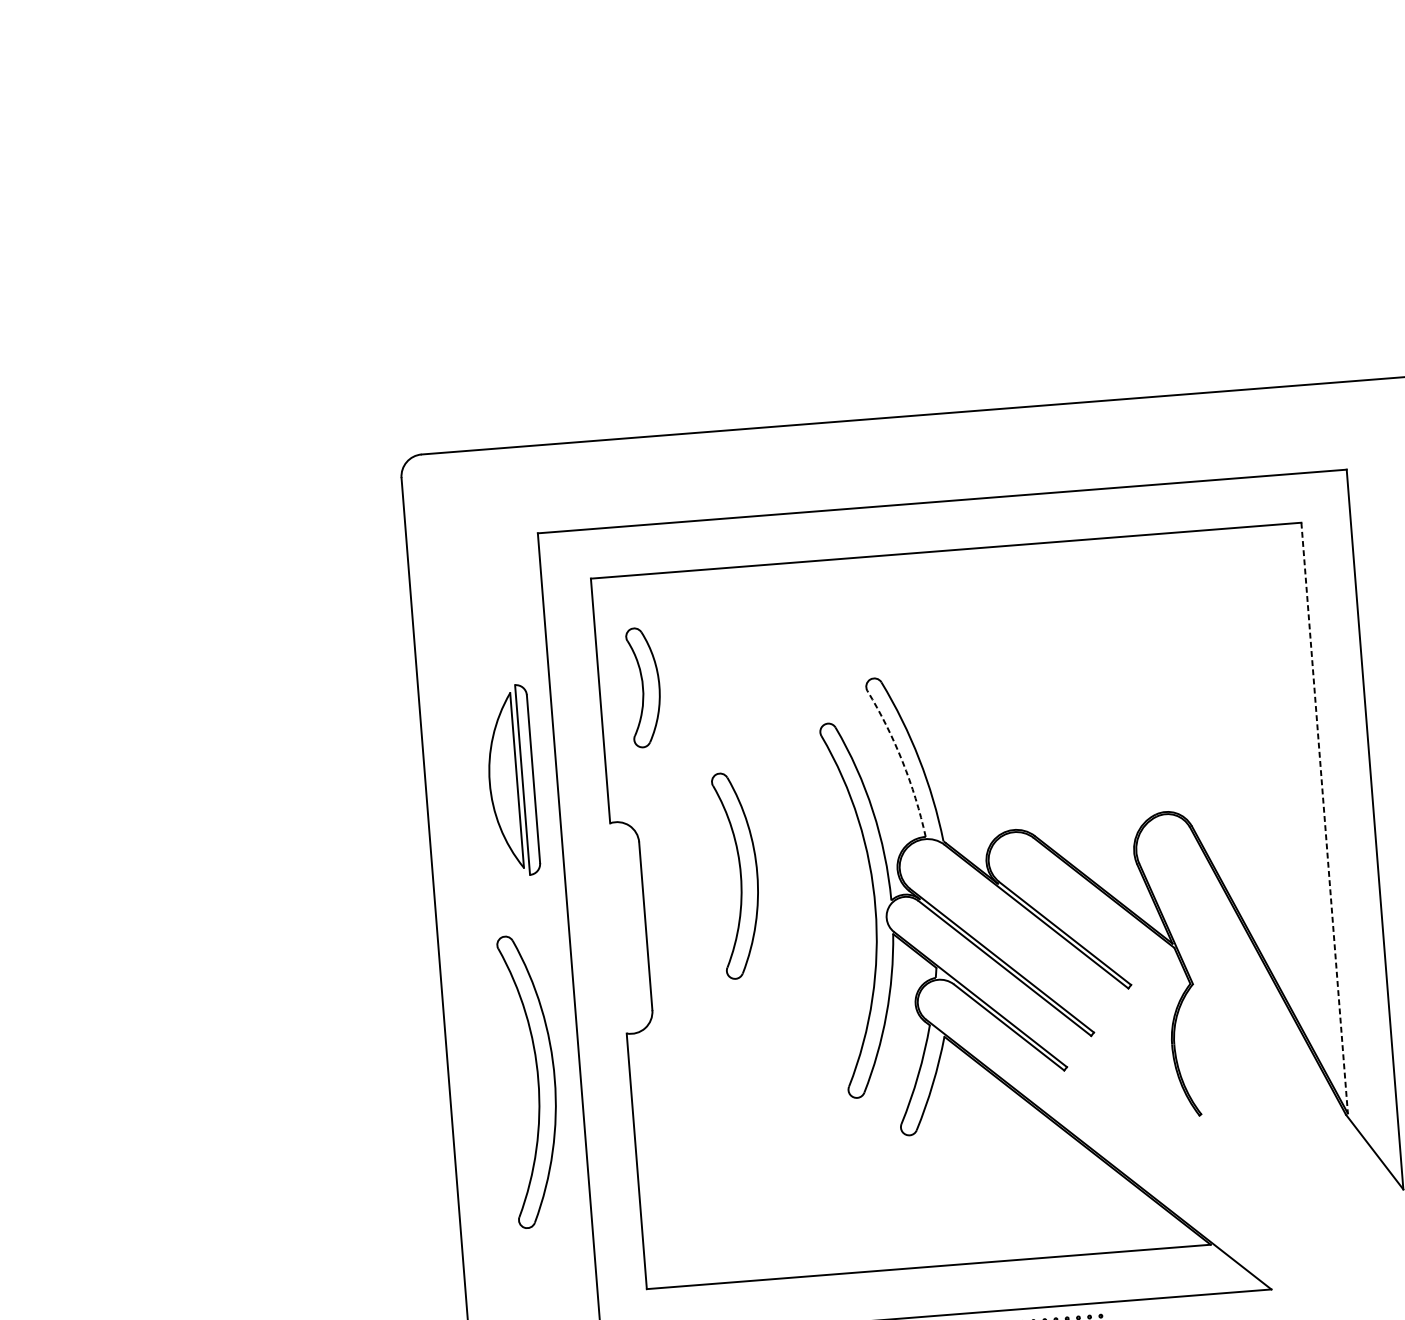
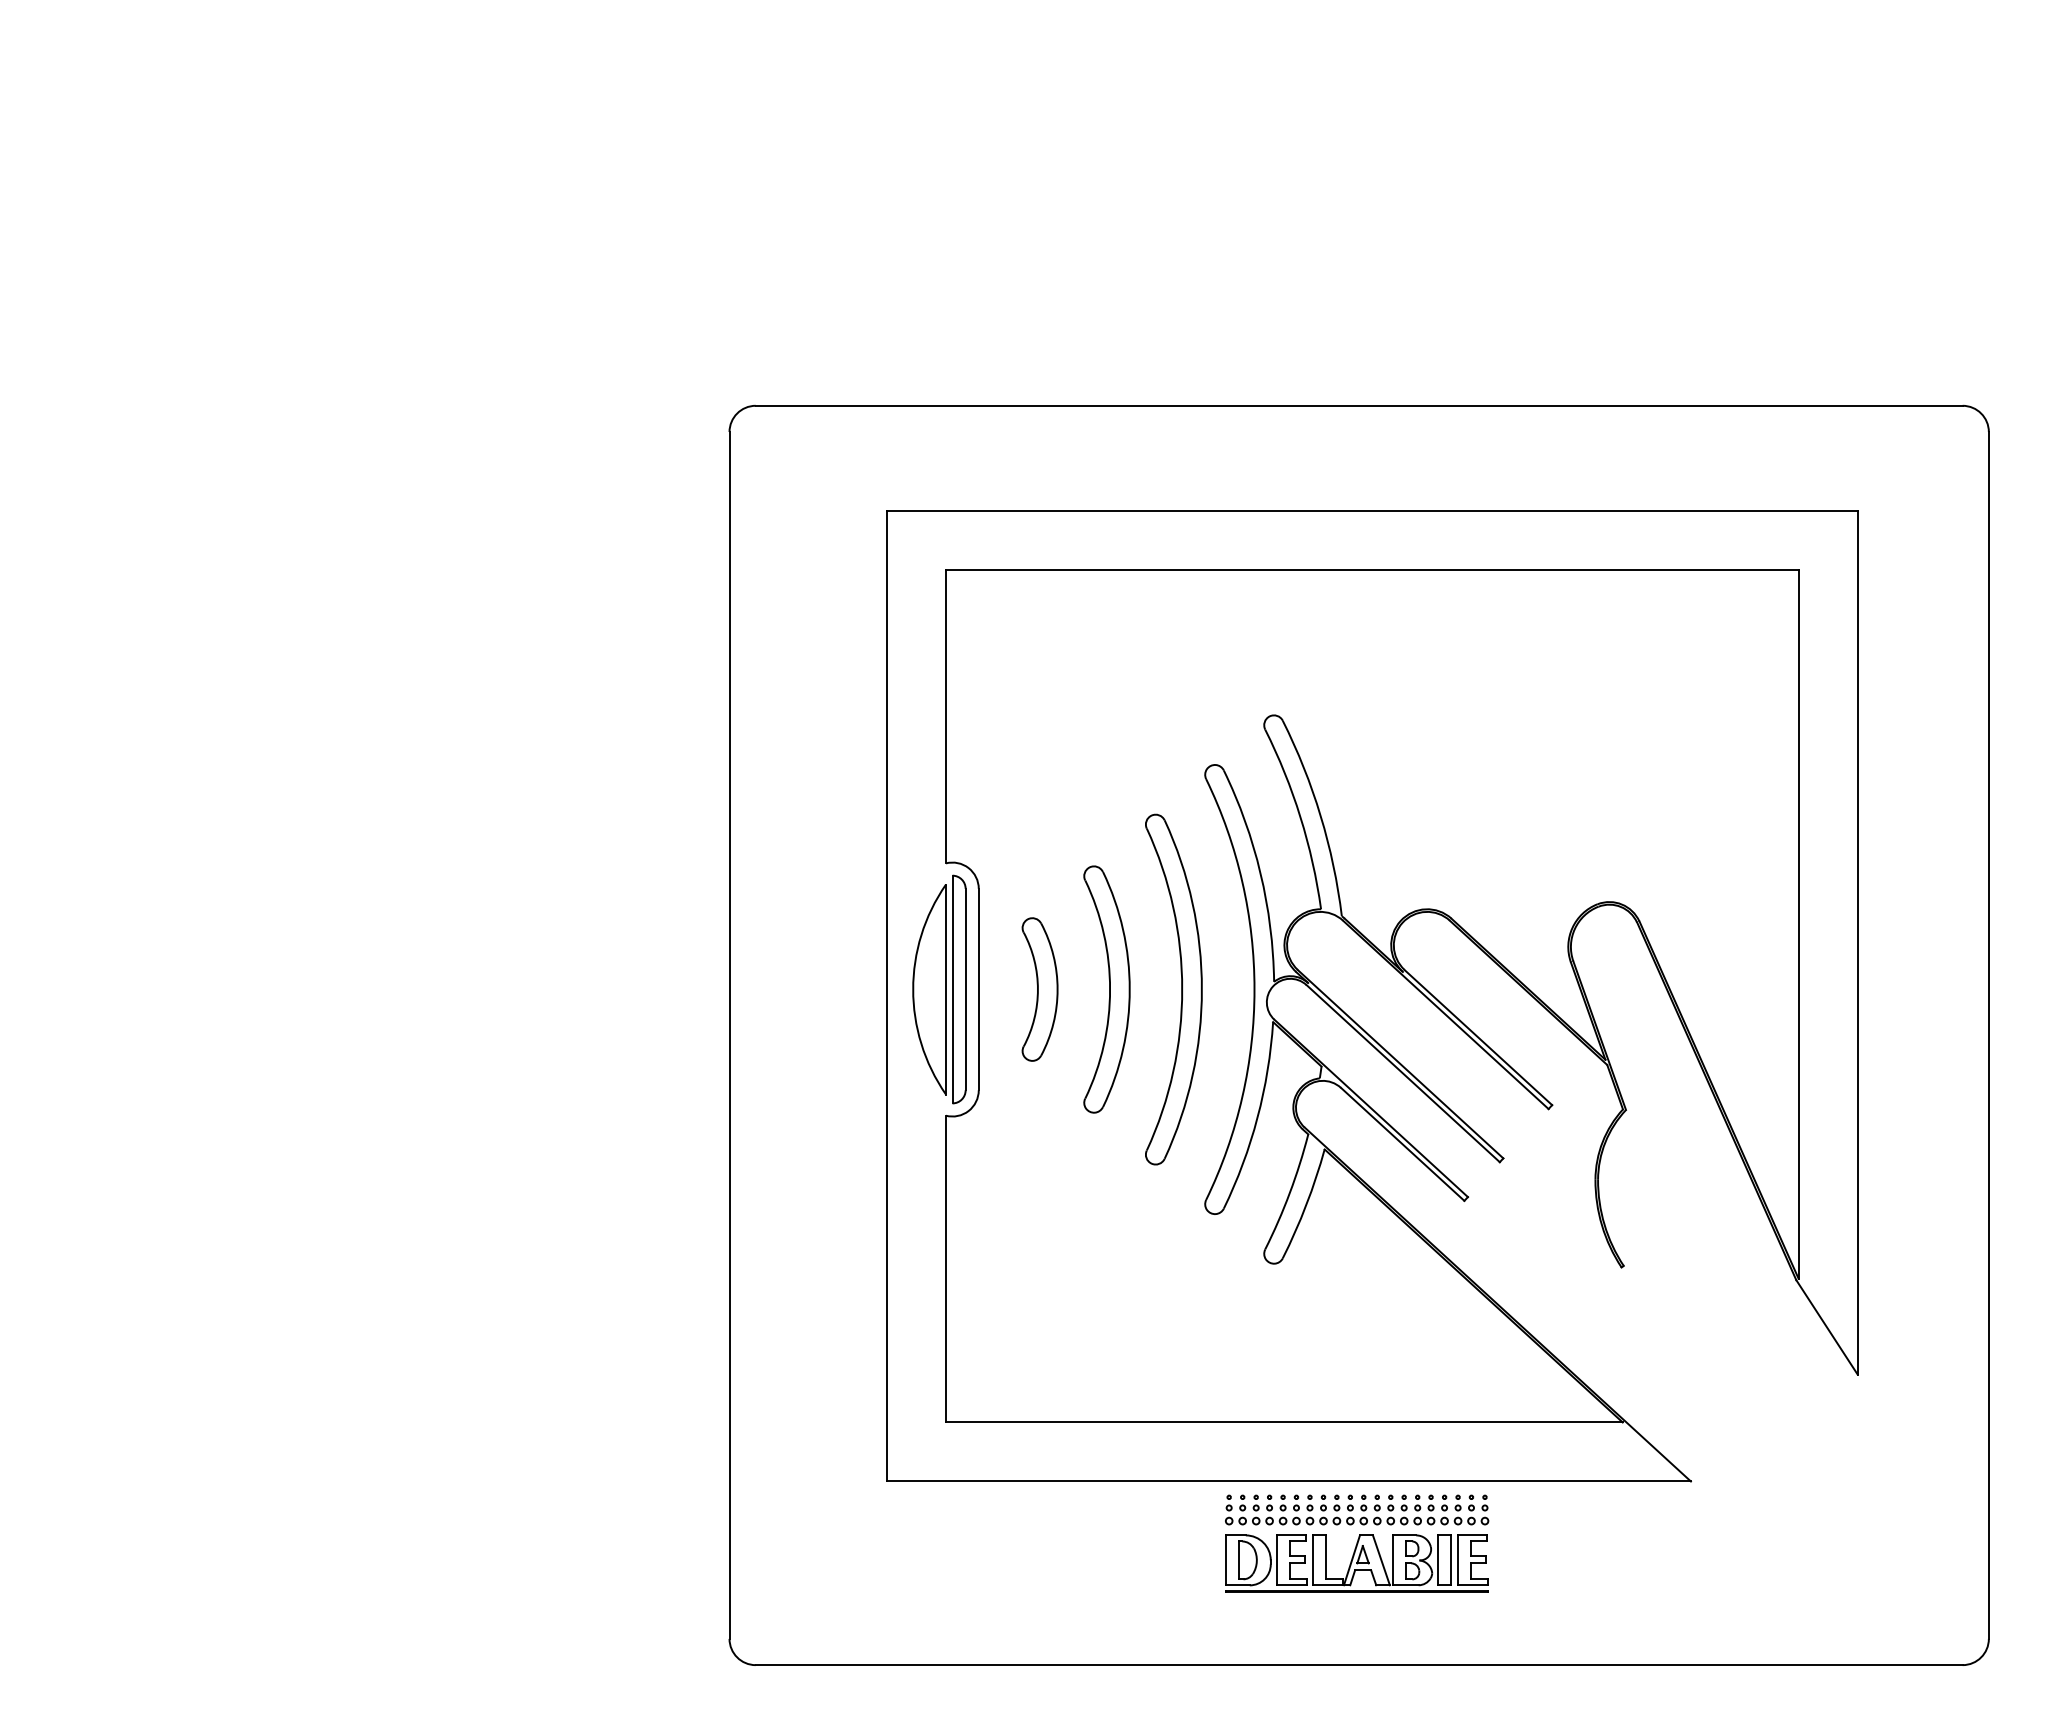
part: (644, 687) -> (1039, 989), moved
arc: (902, 761) -> (1300, 817), dashed -> solid
part: (511, 780) -> (939, 989), moved
line: (1324, 818) -> (1798, 924), dashed -> solid
part: (737, 875) -> (1106, 989), moved
part: (537, 1080) -> (1181, 989), moved

